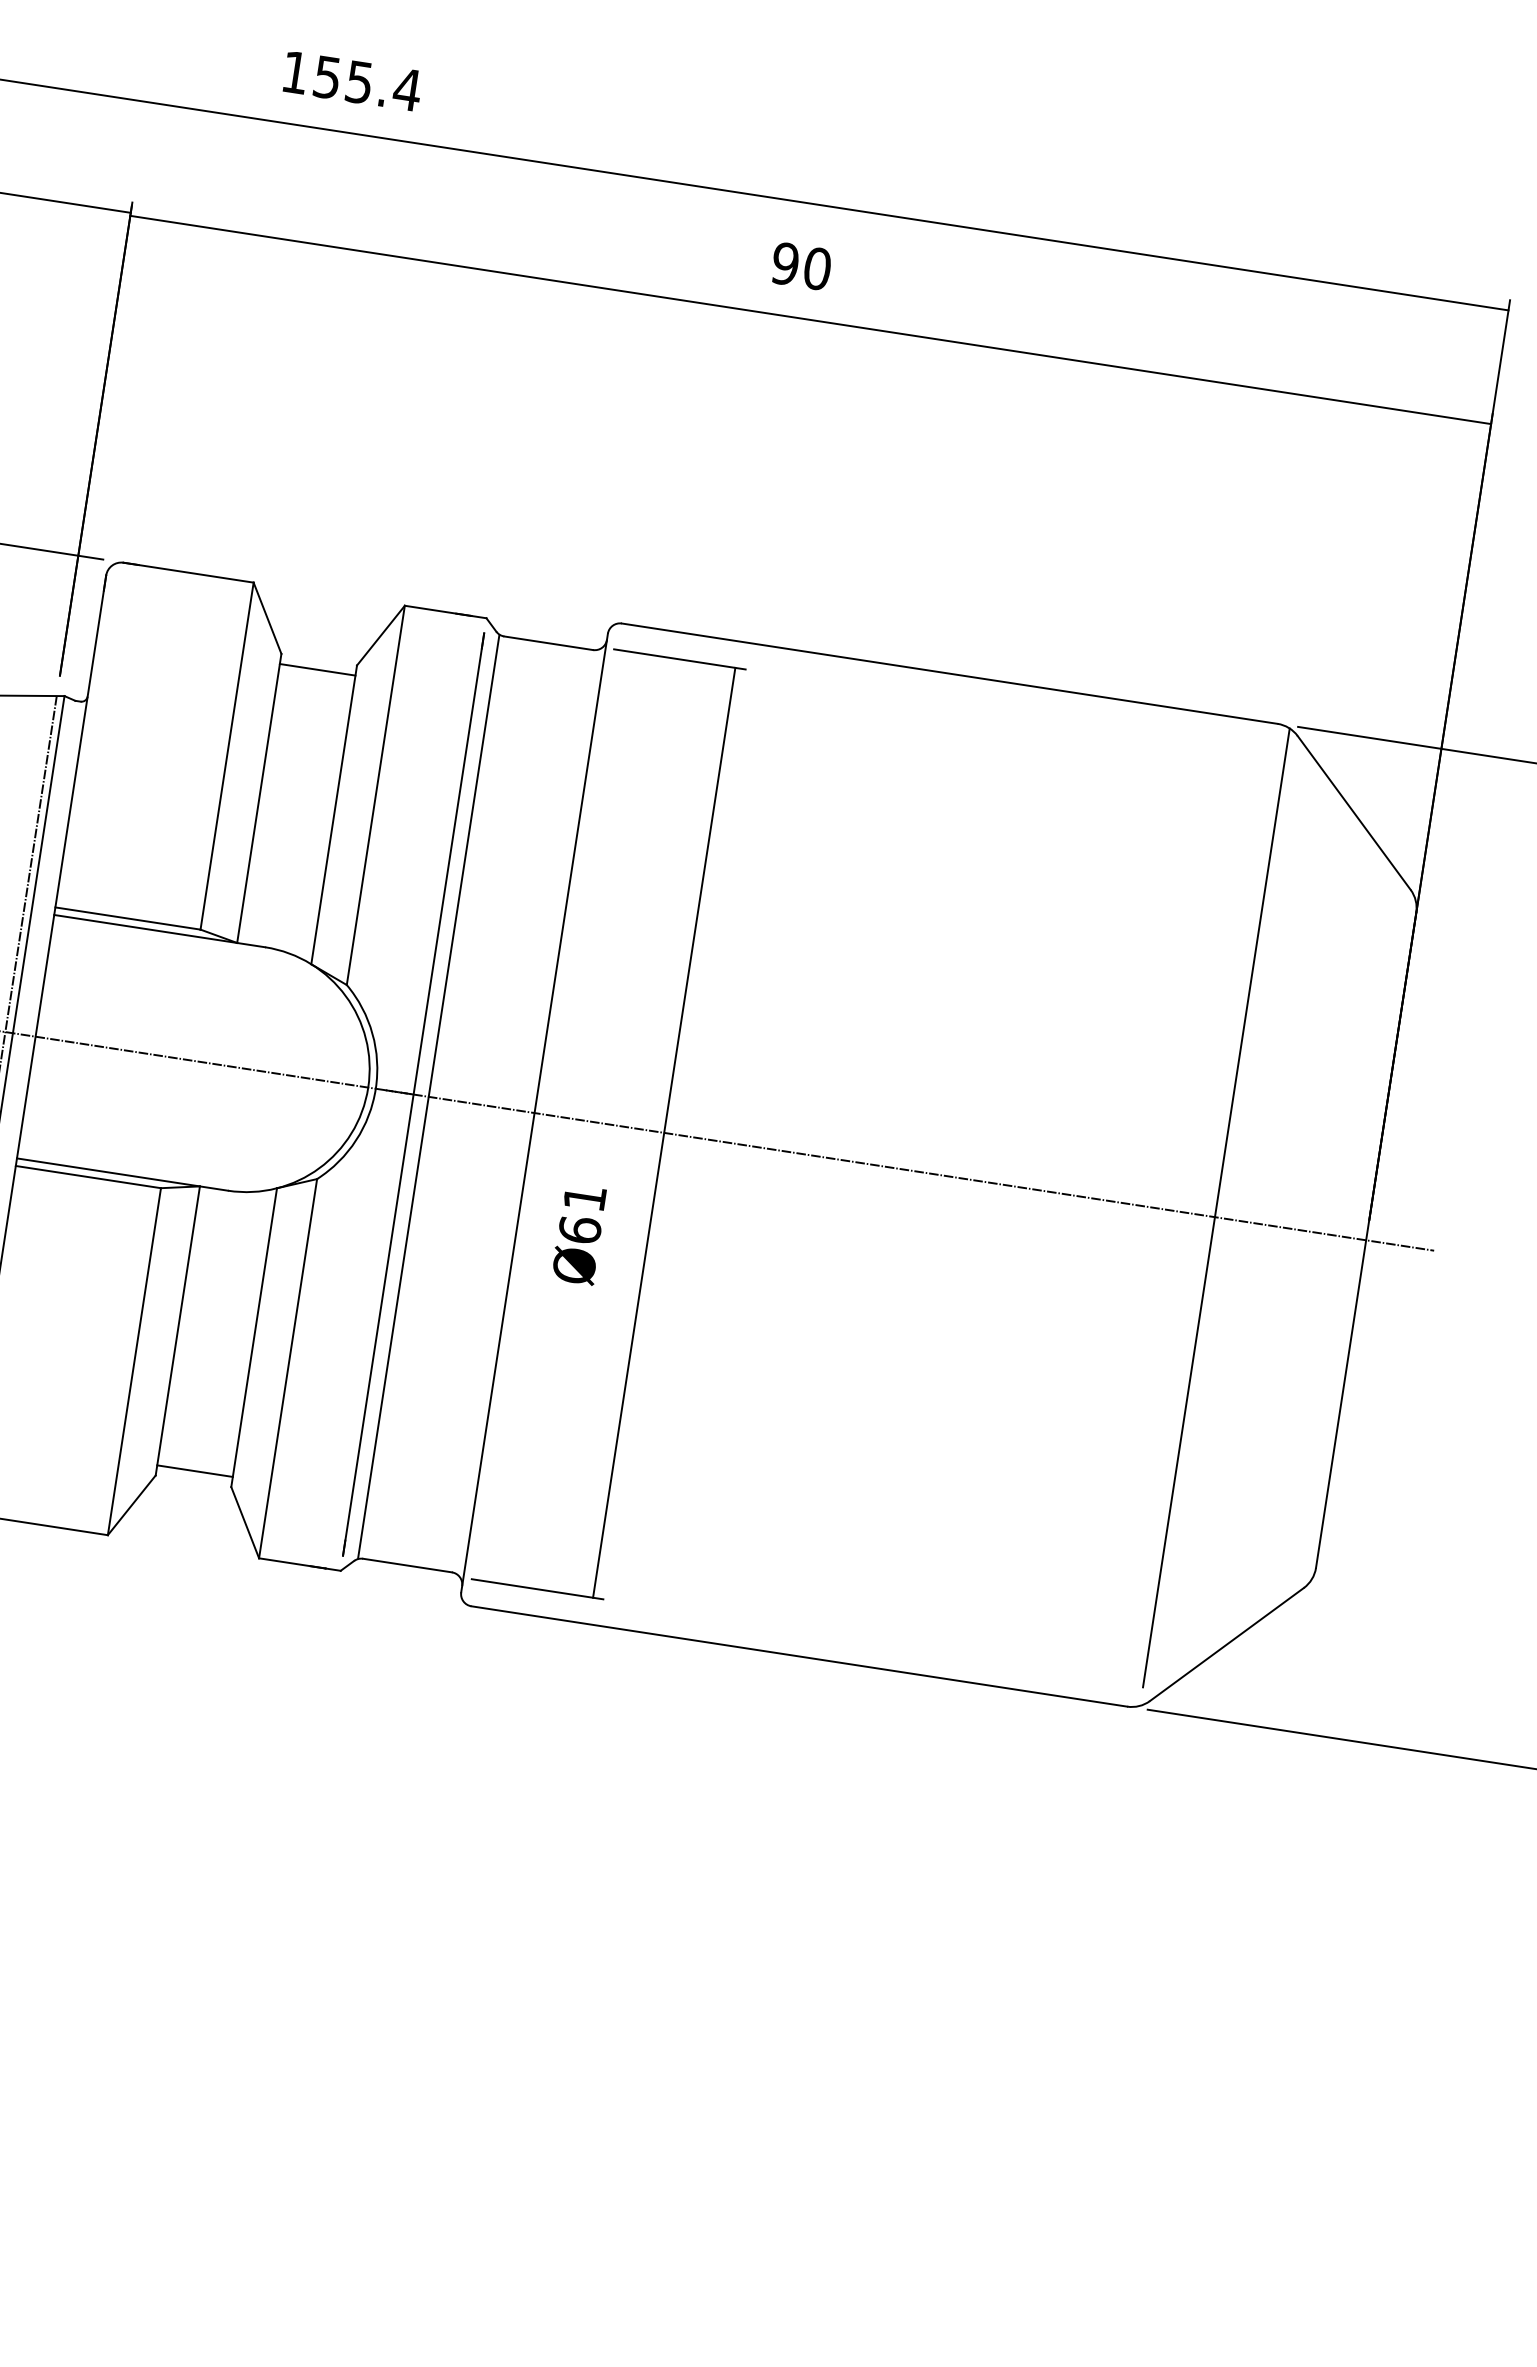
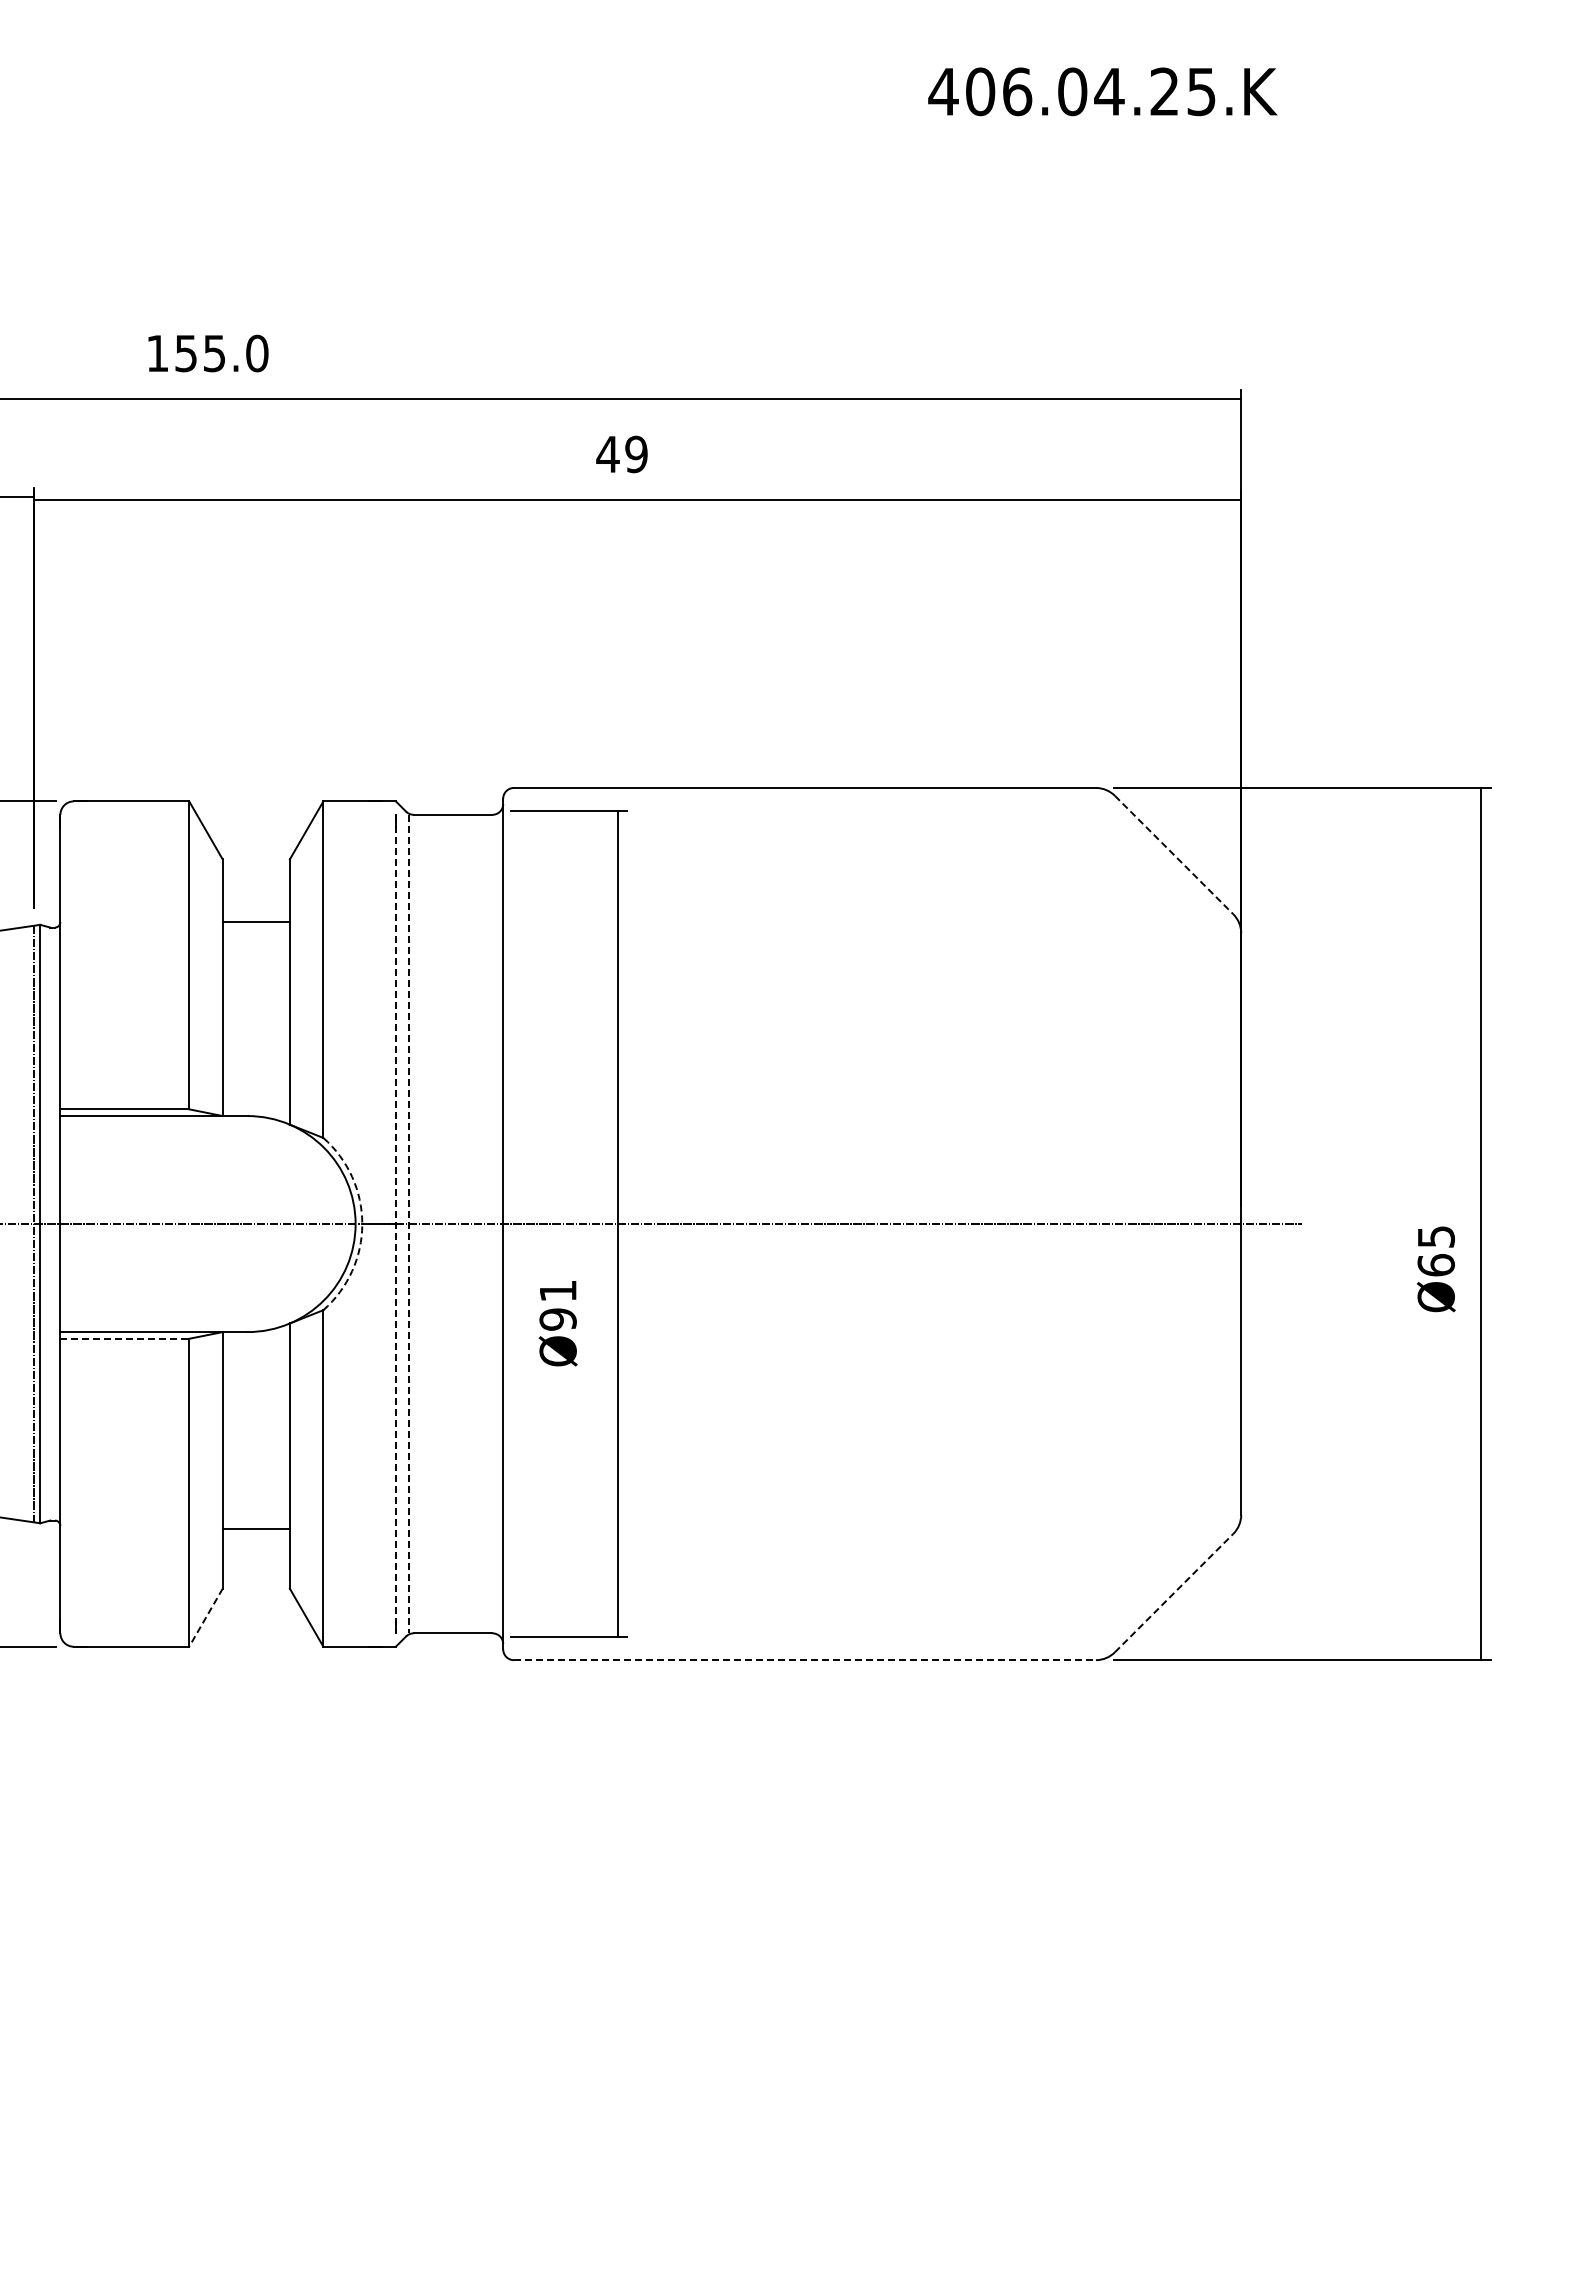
text: (407, 89) -> (257, 353), 155.4 -> 155.0
text: (800, 266) -> (621, 454), 90 -> 49
line: (316, 669) -> (255, 922), moved
line: (1354, 813) -> (1174, 855), solid -> dashed
arc: (375, 1089) -> (362, 1224), solid -> dashed
line: (413, 1094) -> (395, 1224), solid -> dashed
line: (428, 1097) -> (409, 1224), solid -> dashed
line: (89, 1176) -> (125, 1338), solid -> dashed
line: (1216, 1207) -> (1107, 1215), removed
text: (579, 1229) -> (557, 1319), Ø61 -> Ø91
line: (194, 1470) -> (255, 1528), moved
line: (131, 1505) -> (205, 1617), solid -> dashed
line: (1227, 1645) -> (1174, 1593), solid -> dashed
line: (798, 1656) -> (804, 1660), solid -> dashed

